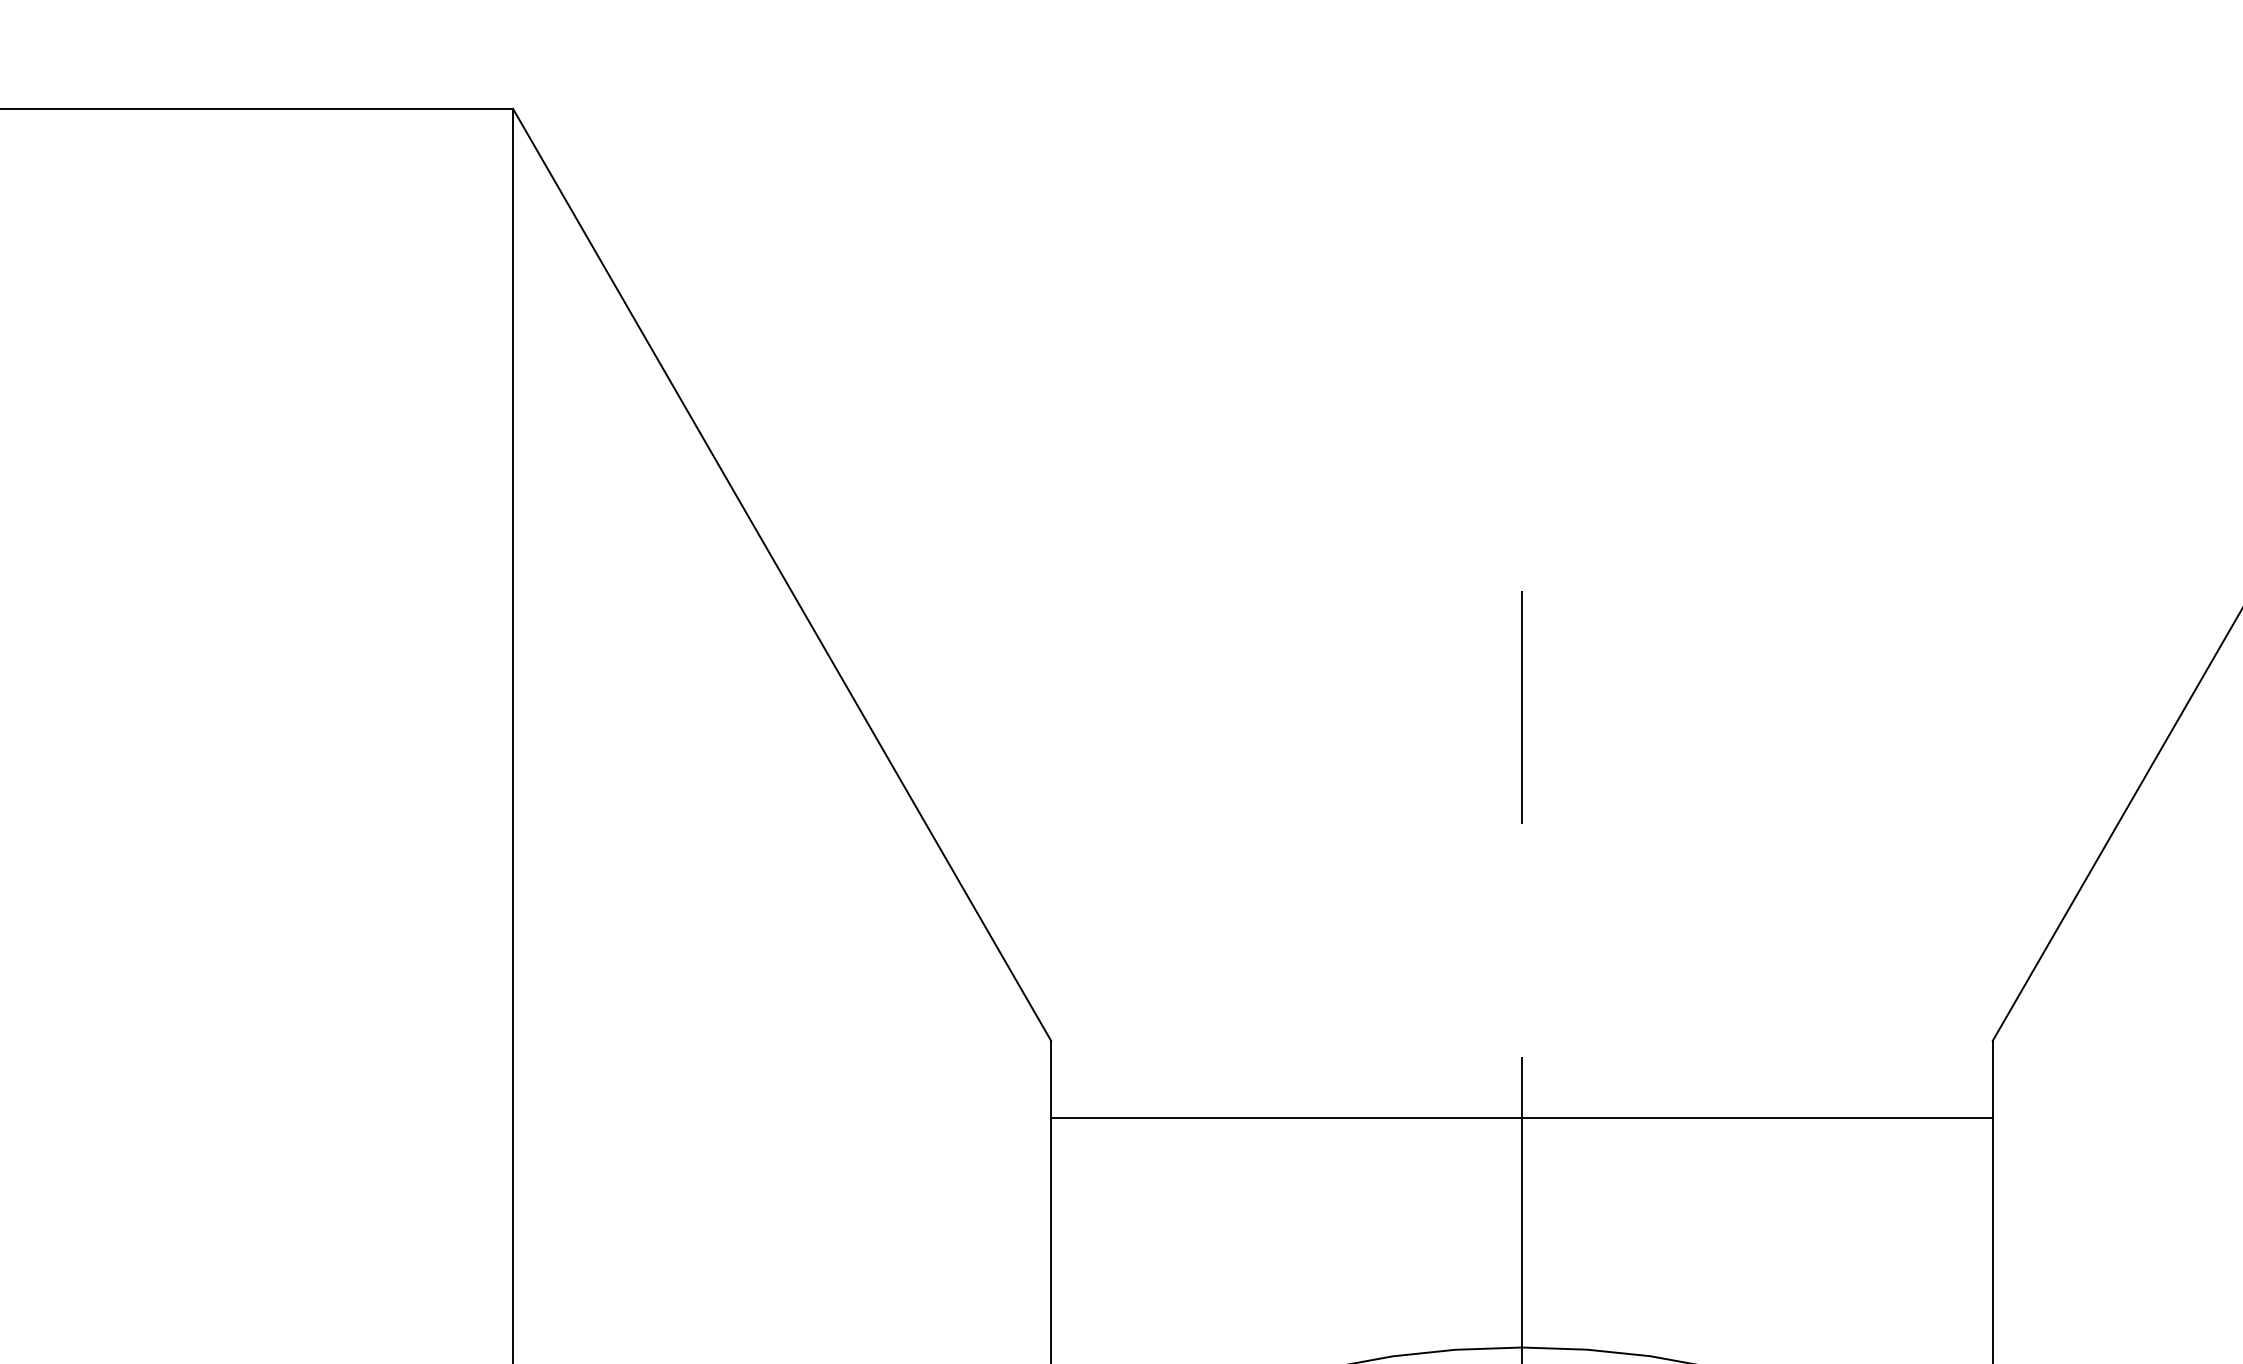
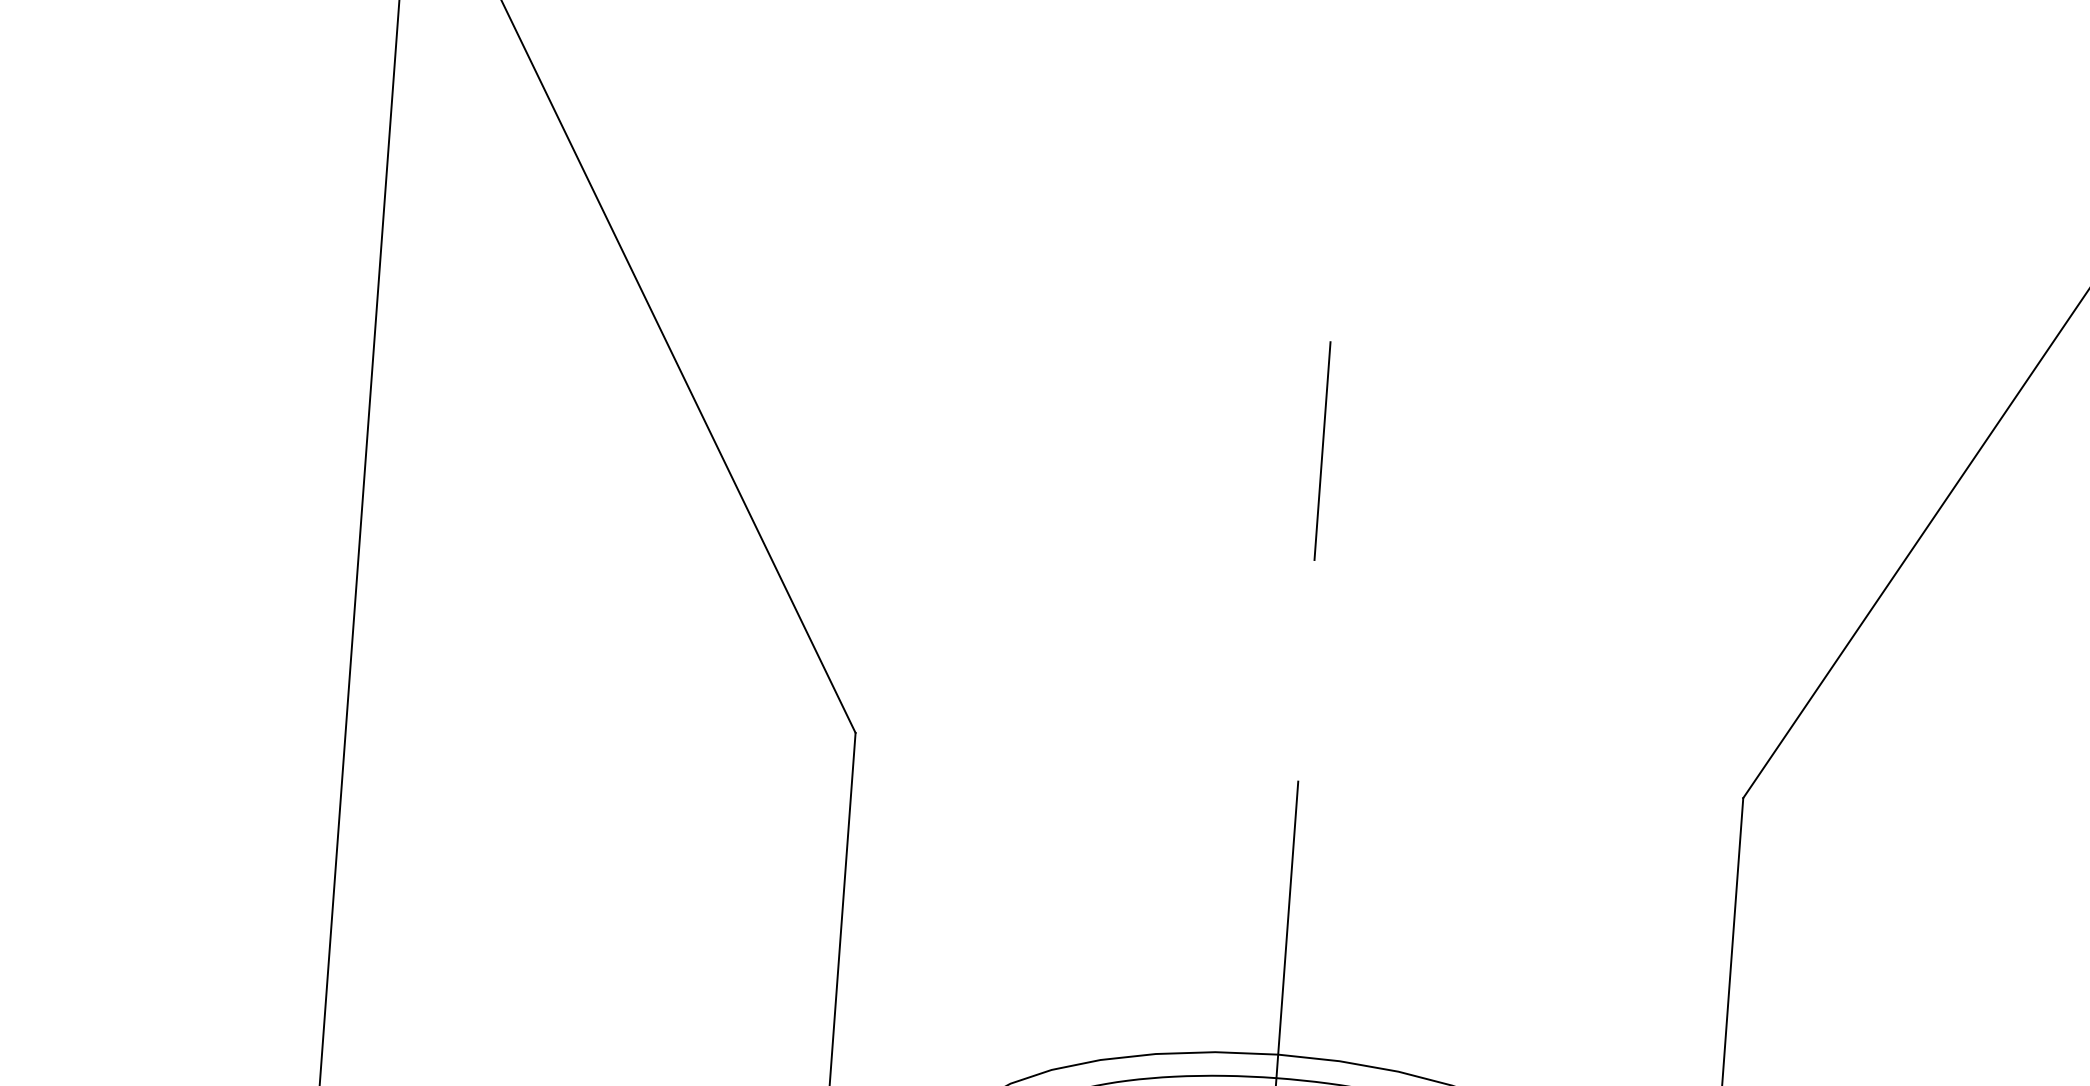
line: (1521, 1117) -> (1293, 837), removed

